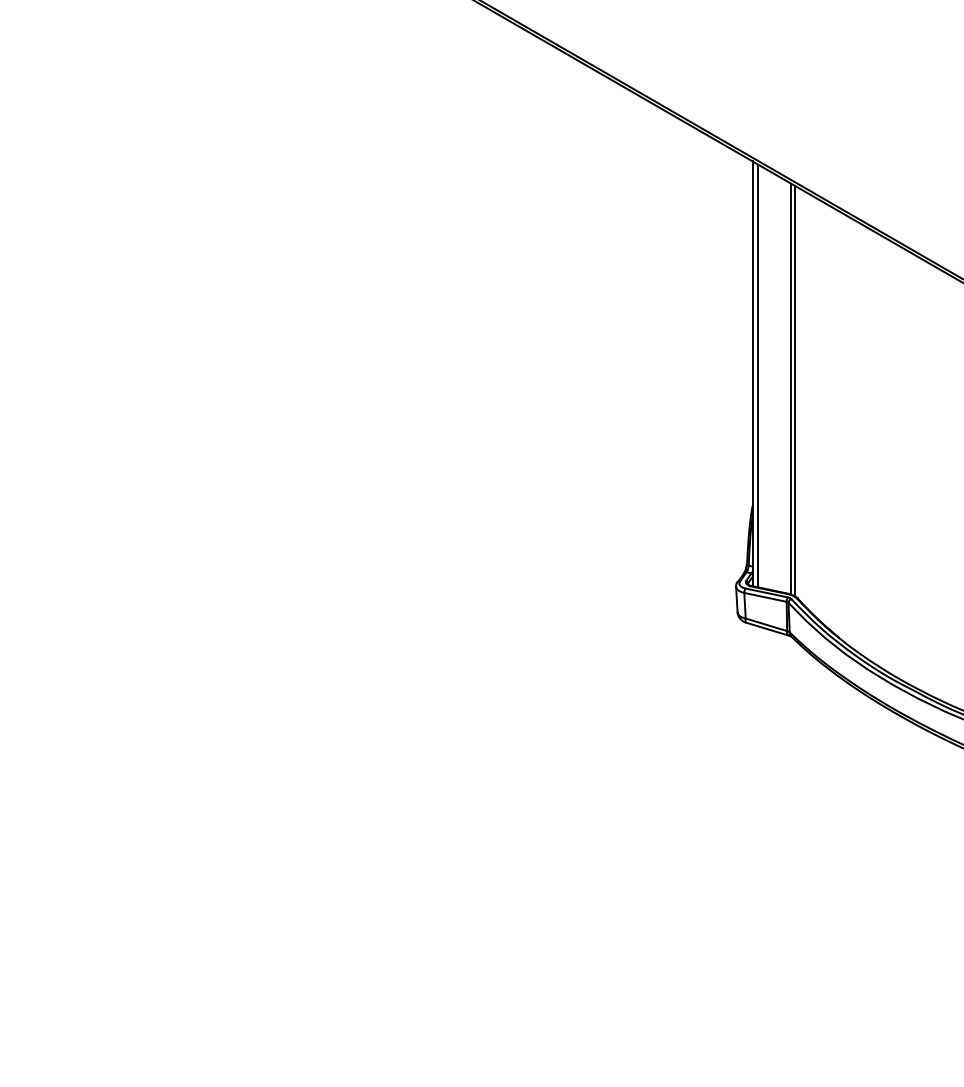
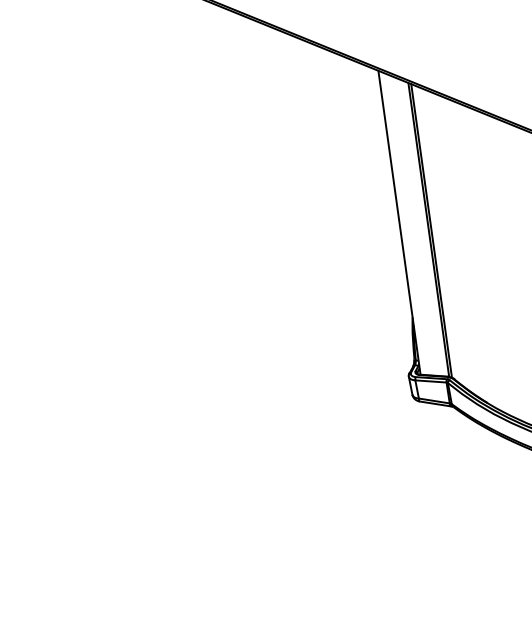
line: (758, 375) -> (403, 223), removed

